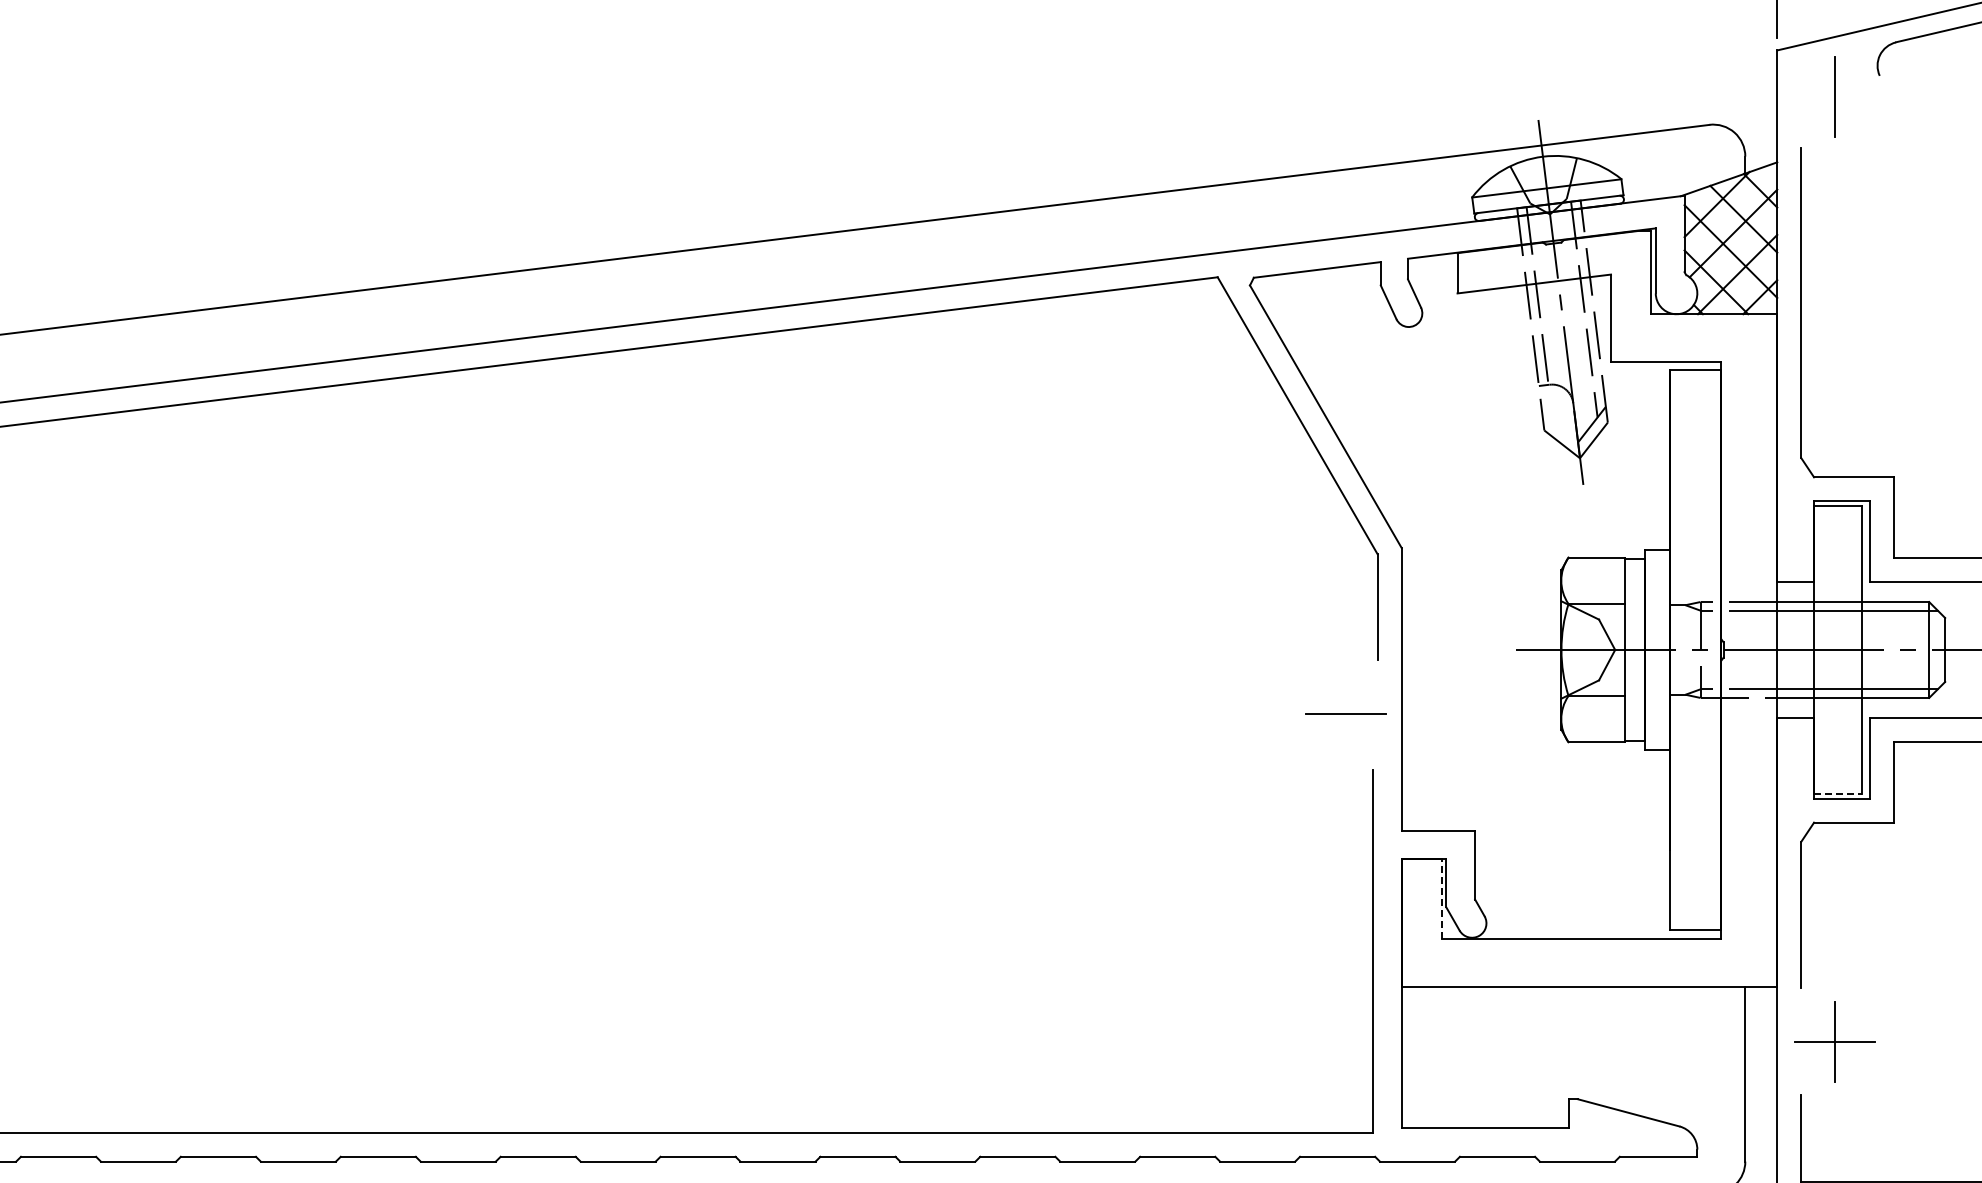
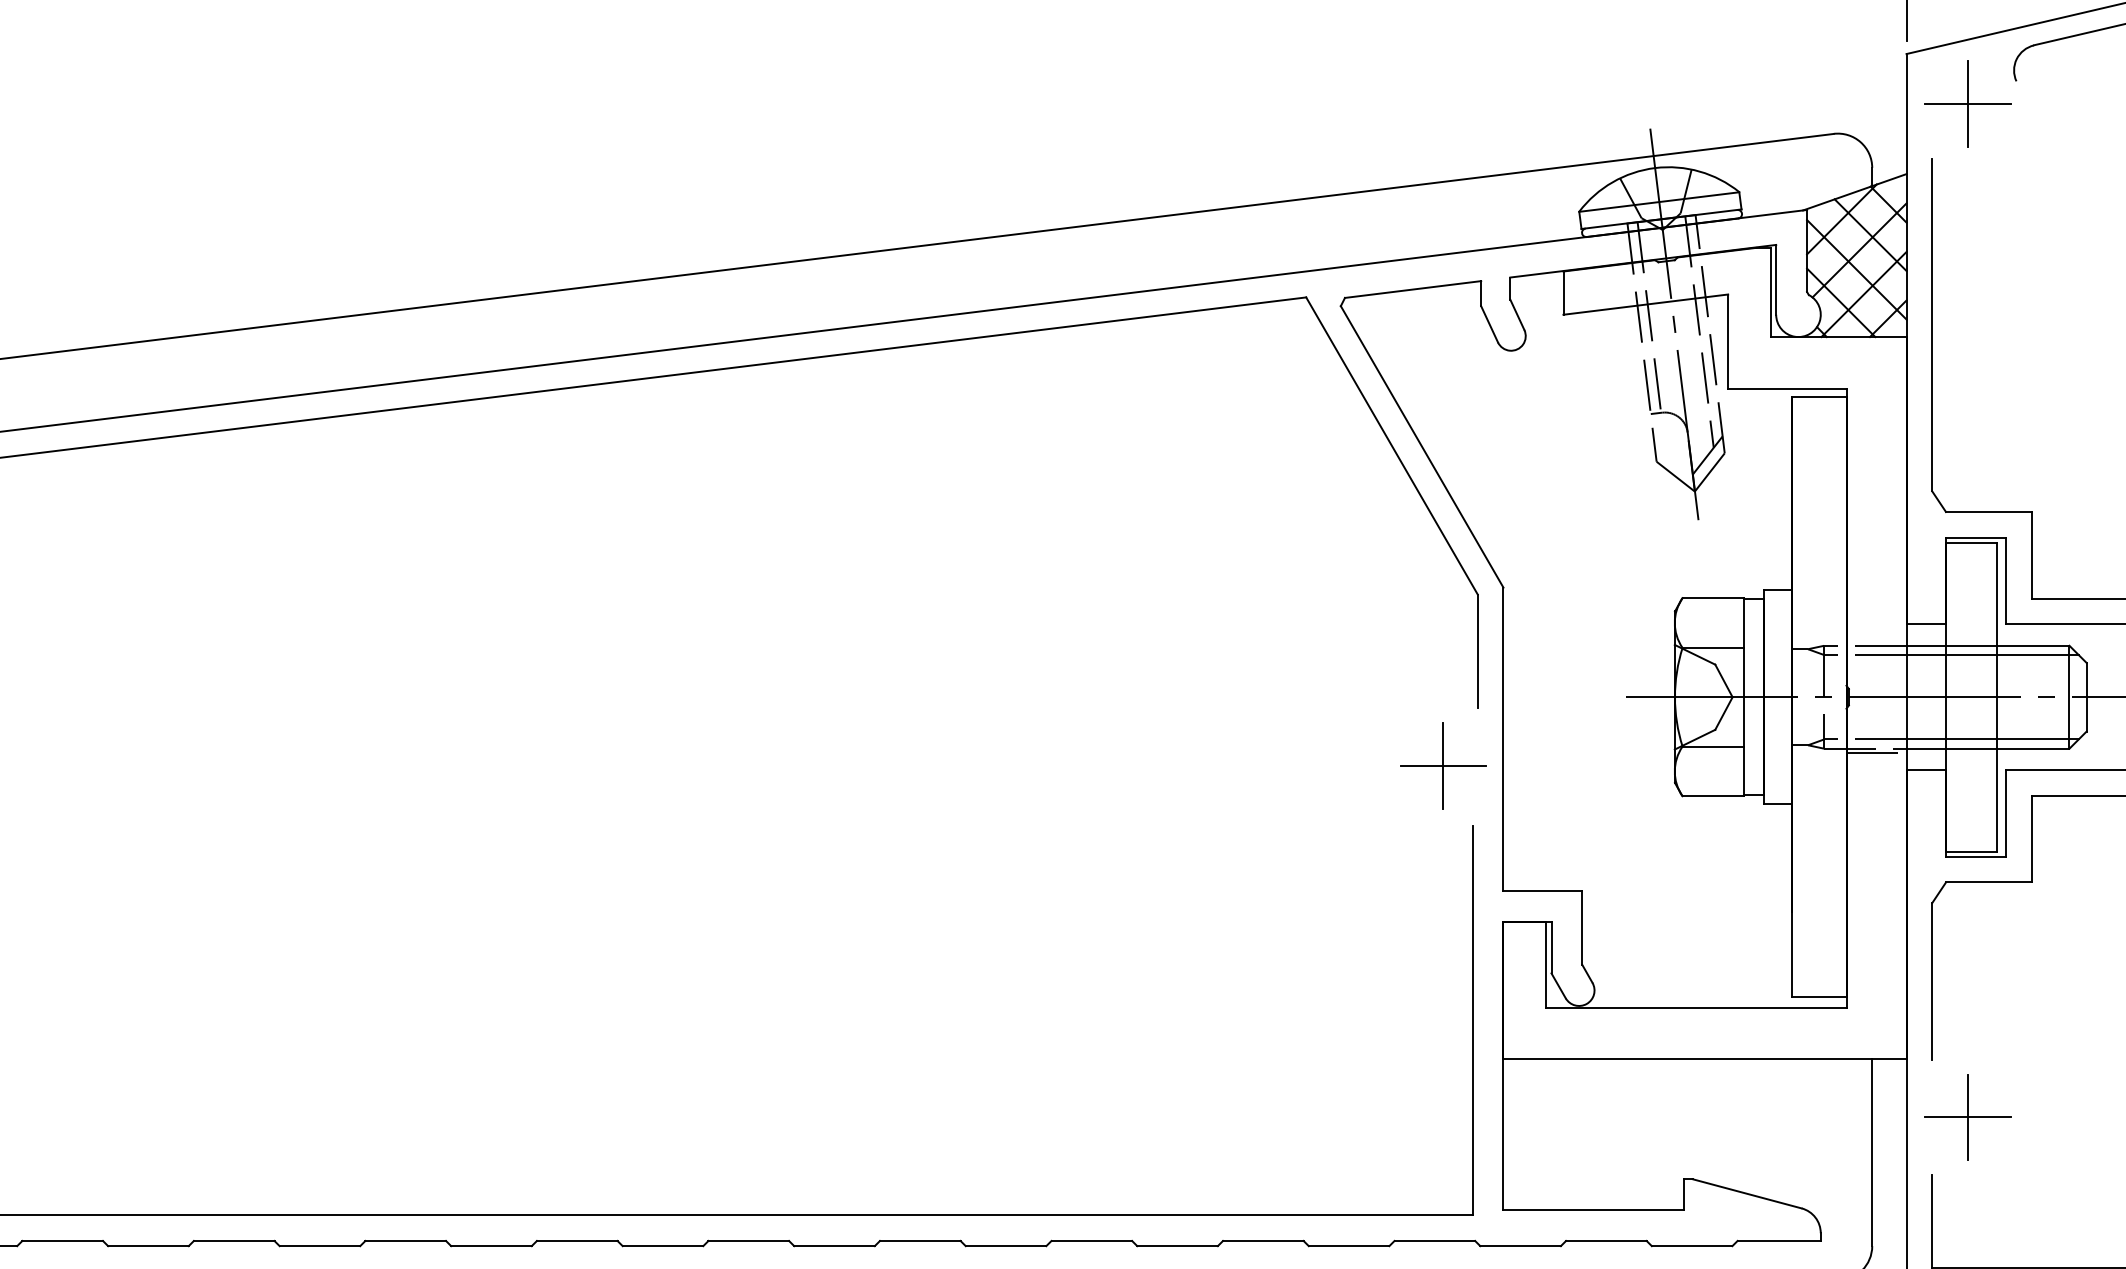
line: (1834, 96) -> (1967, 103), added
line: (1749, 701) -> (1876, 752), added
line: (1345, 713) -> (1443, 765), added
line: (1838, 793) -> (1972, 851), dashed -> solid
line: (1441, 899) -> (1546, 964), dashed -> solid

